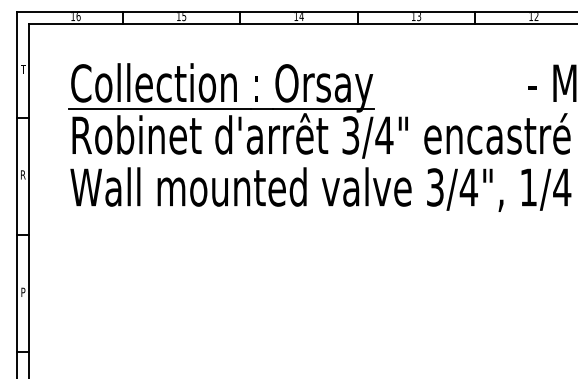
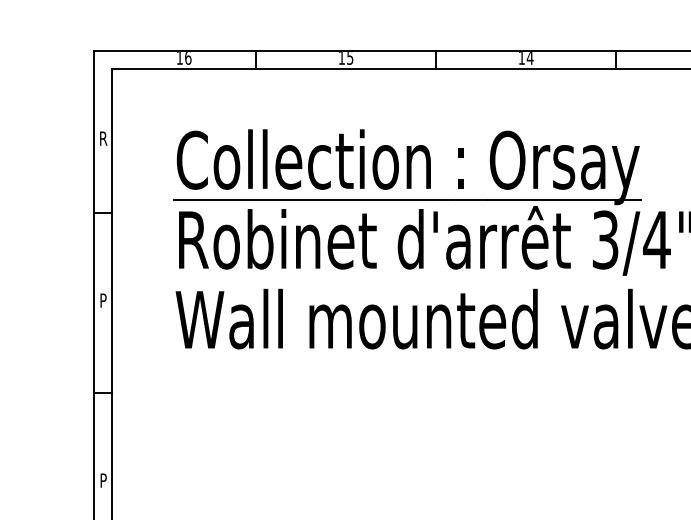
text: (23, 68) -> (103, 137), T -> R
text: (23, 174) -> (103, 299), R -> P

